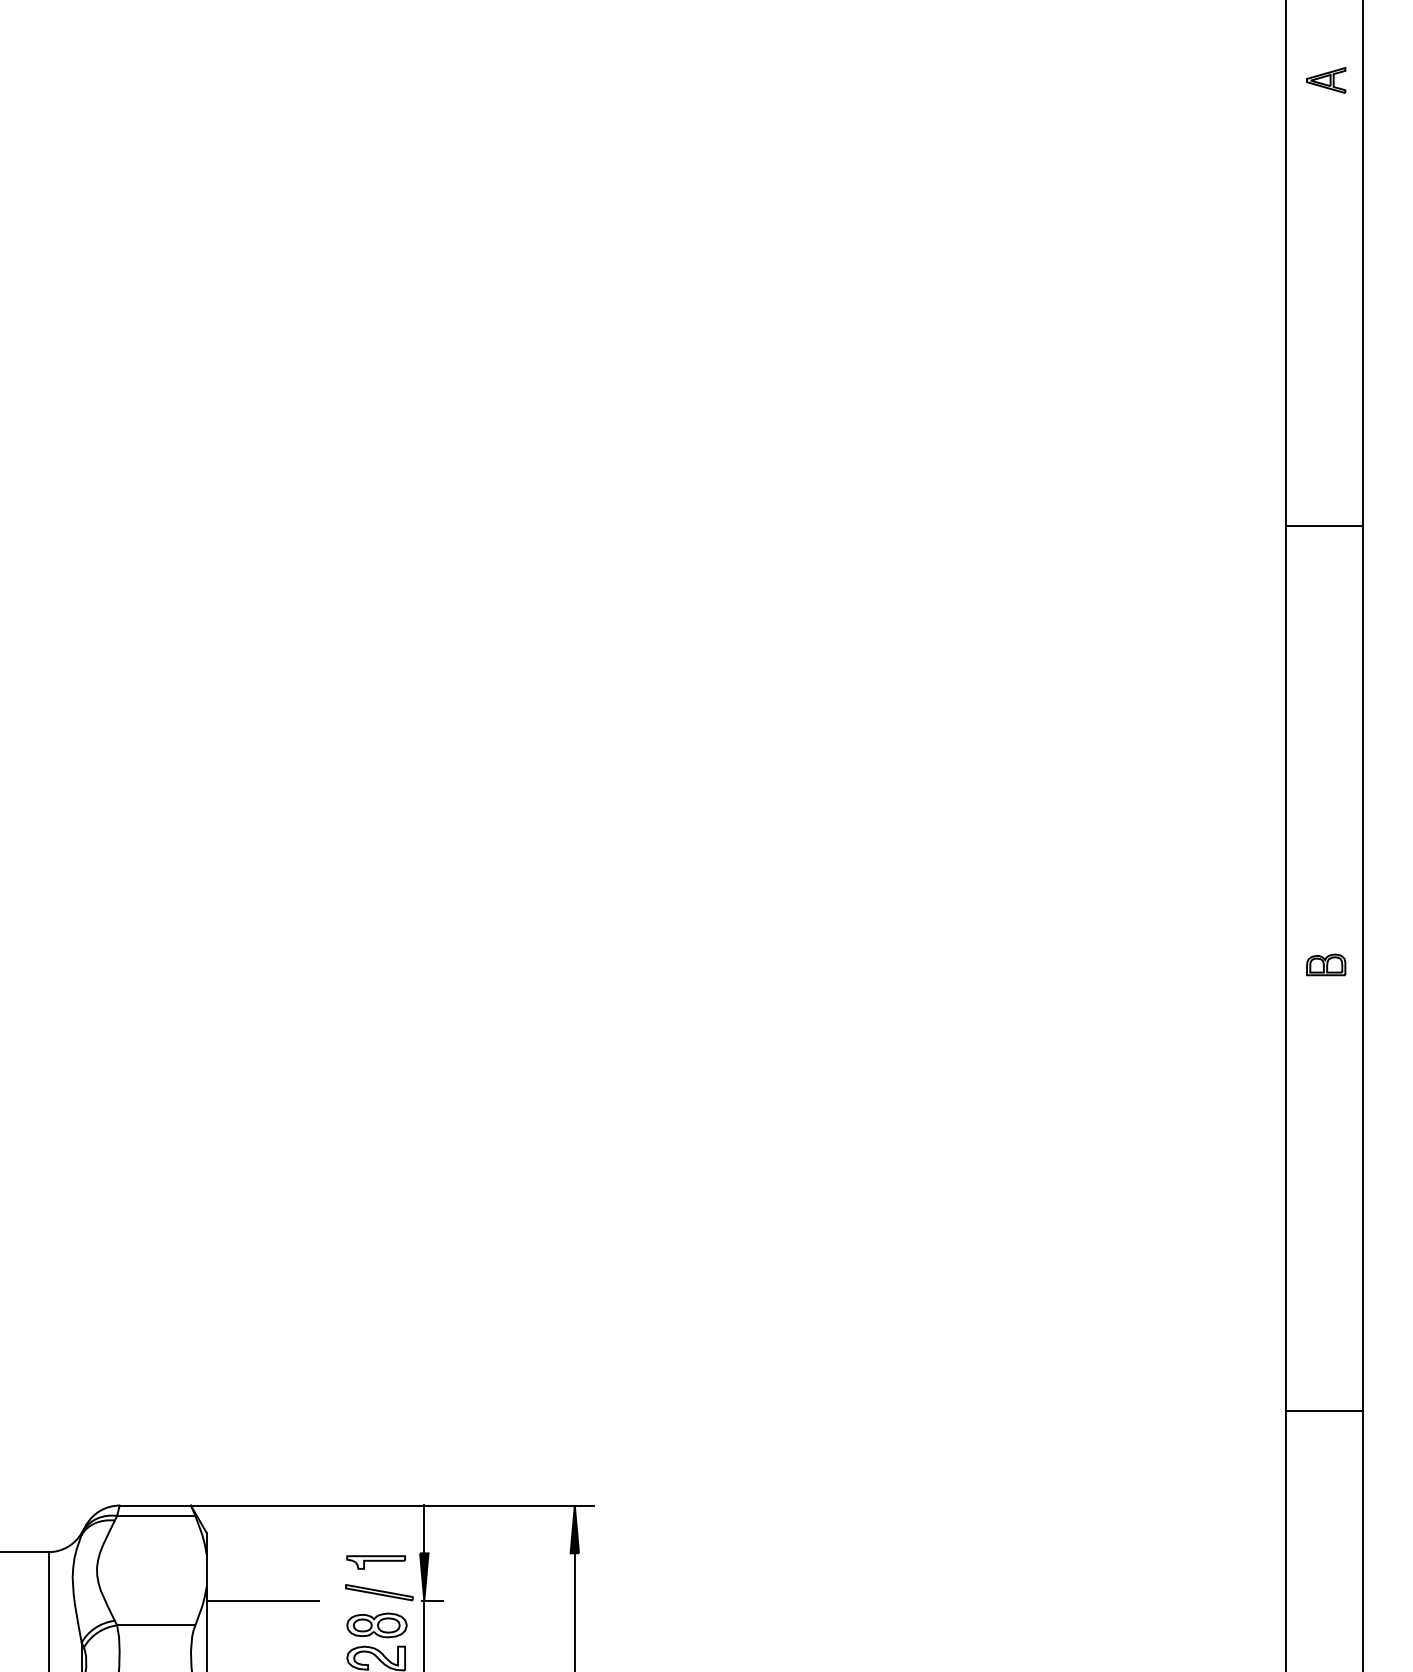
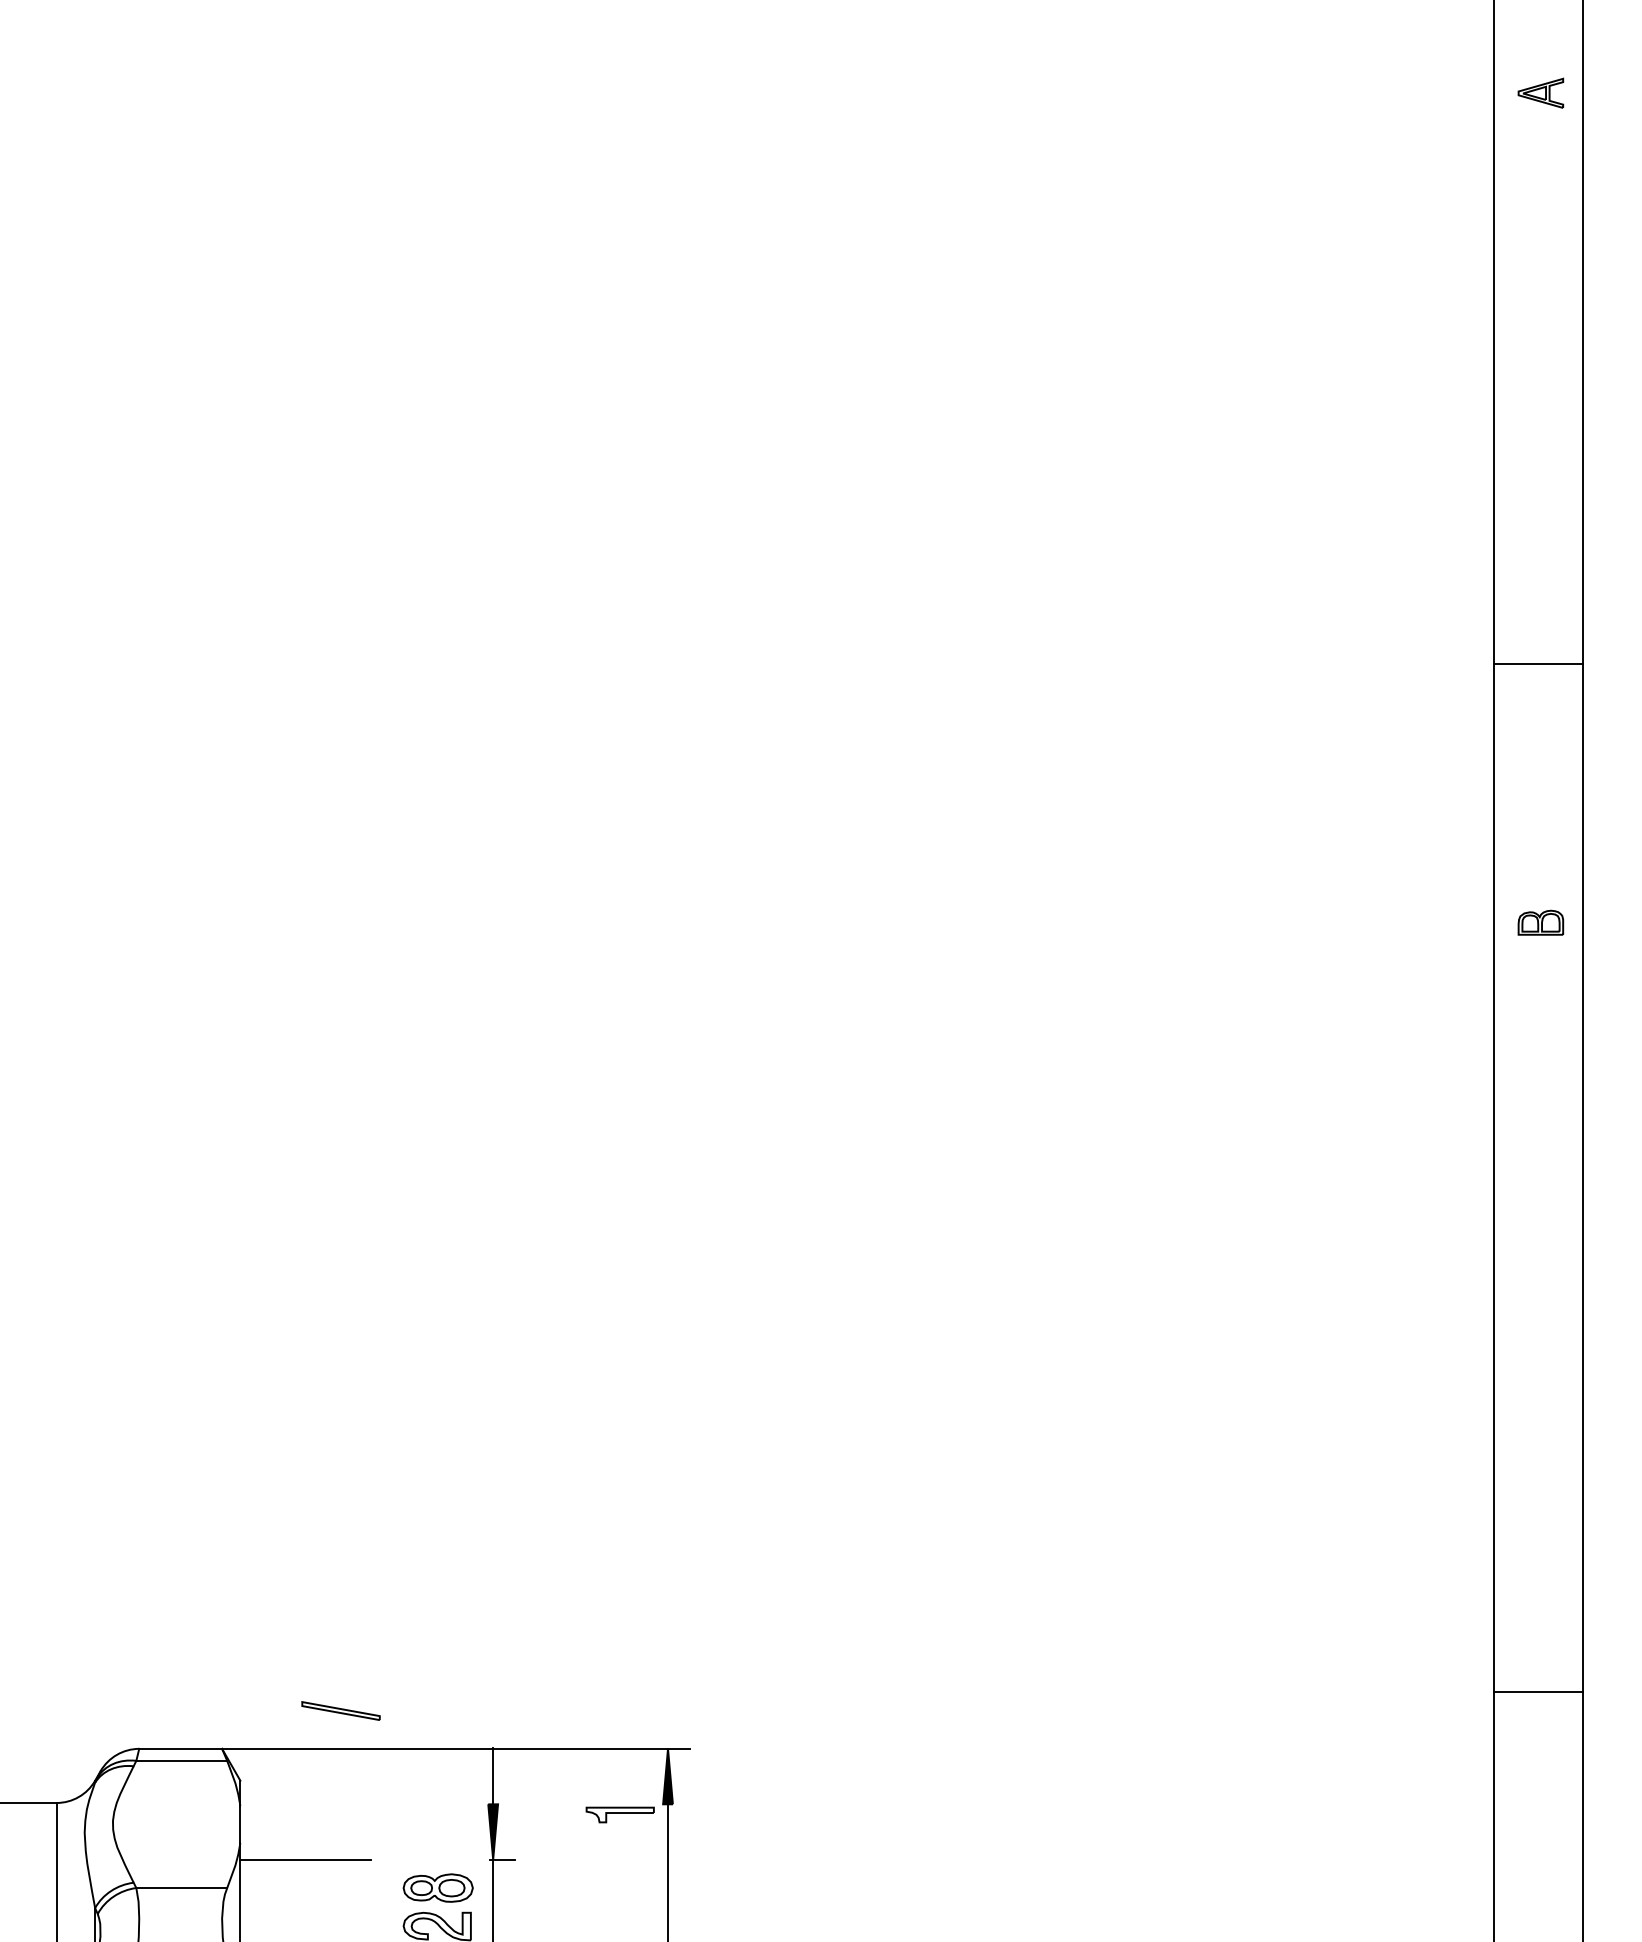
line: (1324, 526) -> (1538, 664), moved
part: (1325, 964) -> (1540, 922), moved
line: (1324, 1411) -> (1538, 1692), moved
part: (375, 1562) -> (619, 1814), moved
part: (378, 1592) -> (340, 1710), moved

